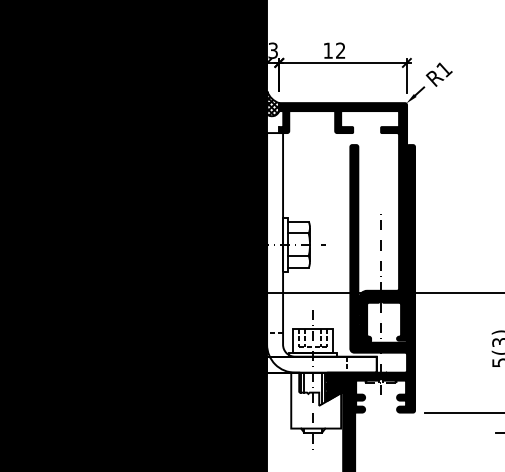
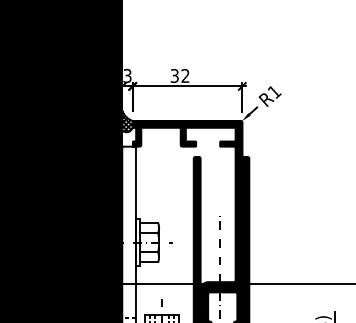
text: (327, 50) -> (174, 75), 12 -> 32

